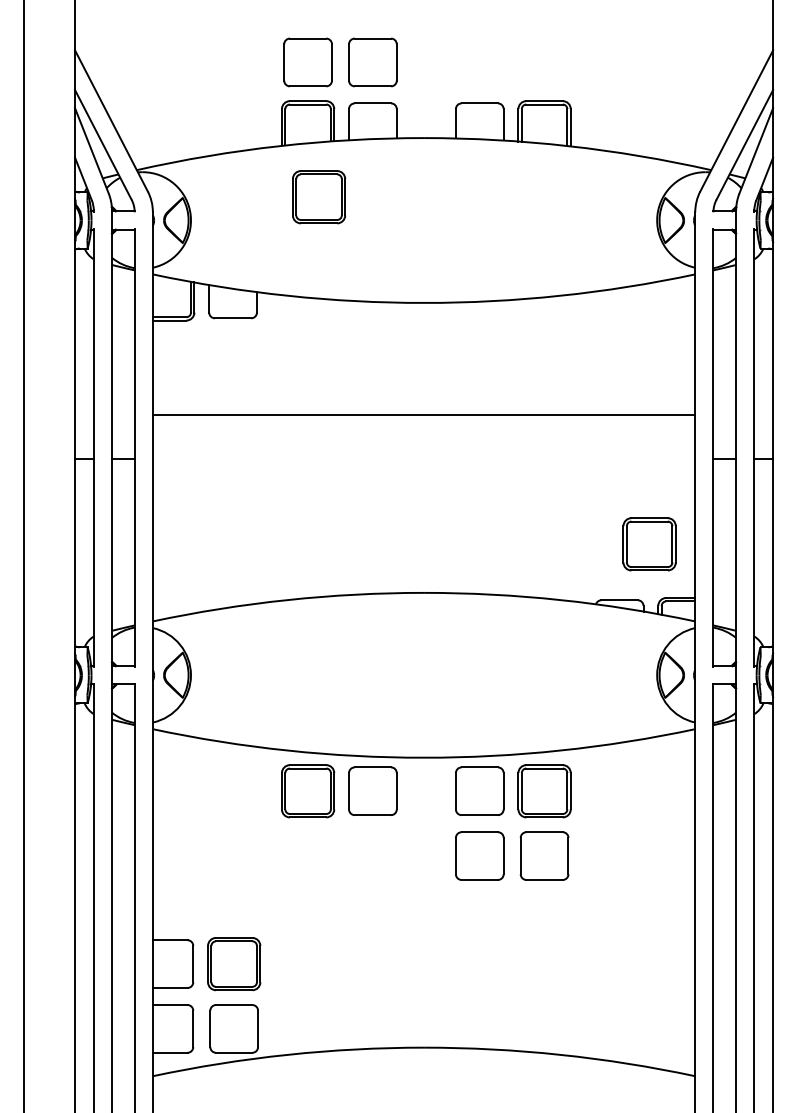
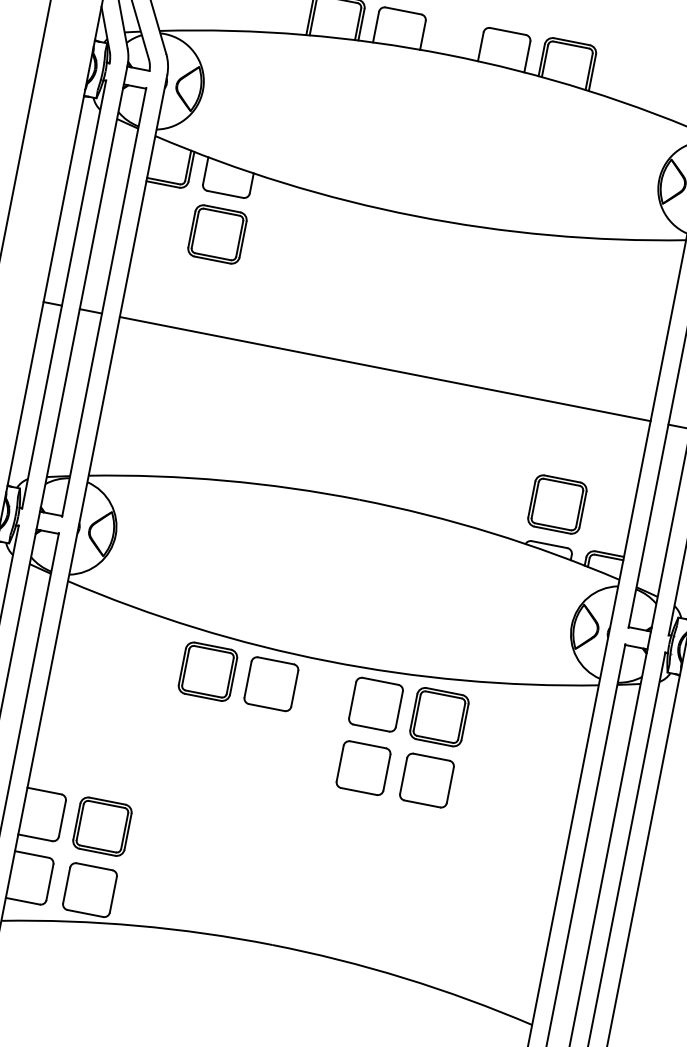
part: (319, 197) -> (217, 234), moved
line: (423, 415) -> (384, 369), moved
part: (649, 544) -> (557, 504), moved

